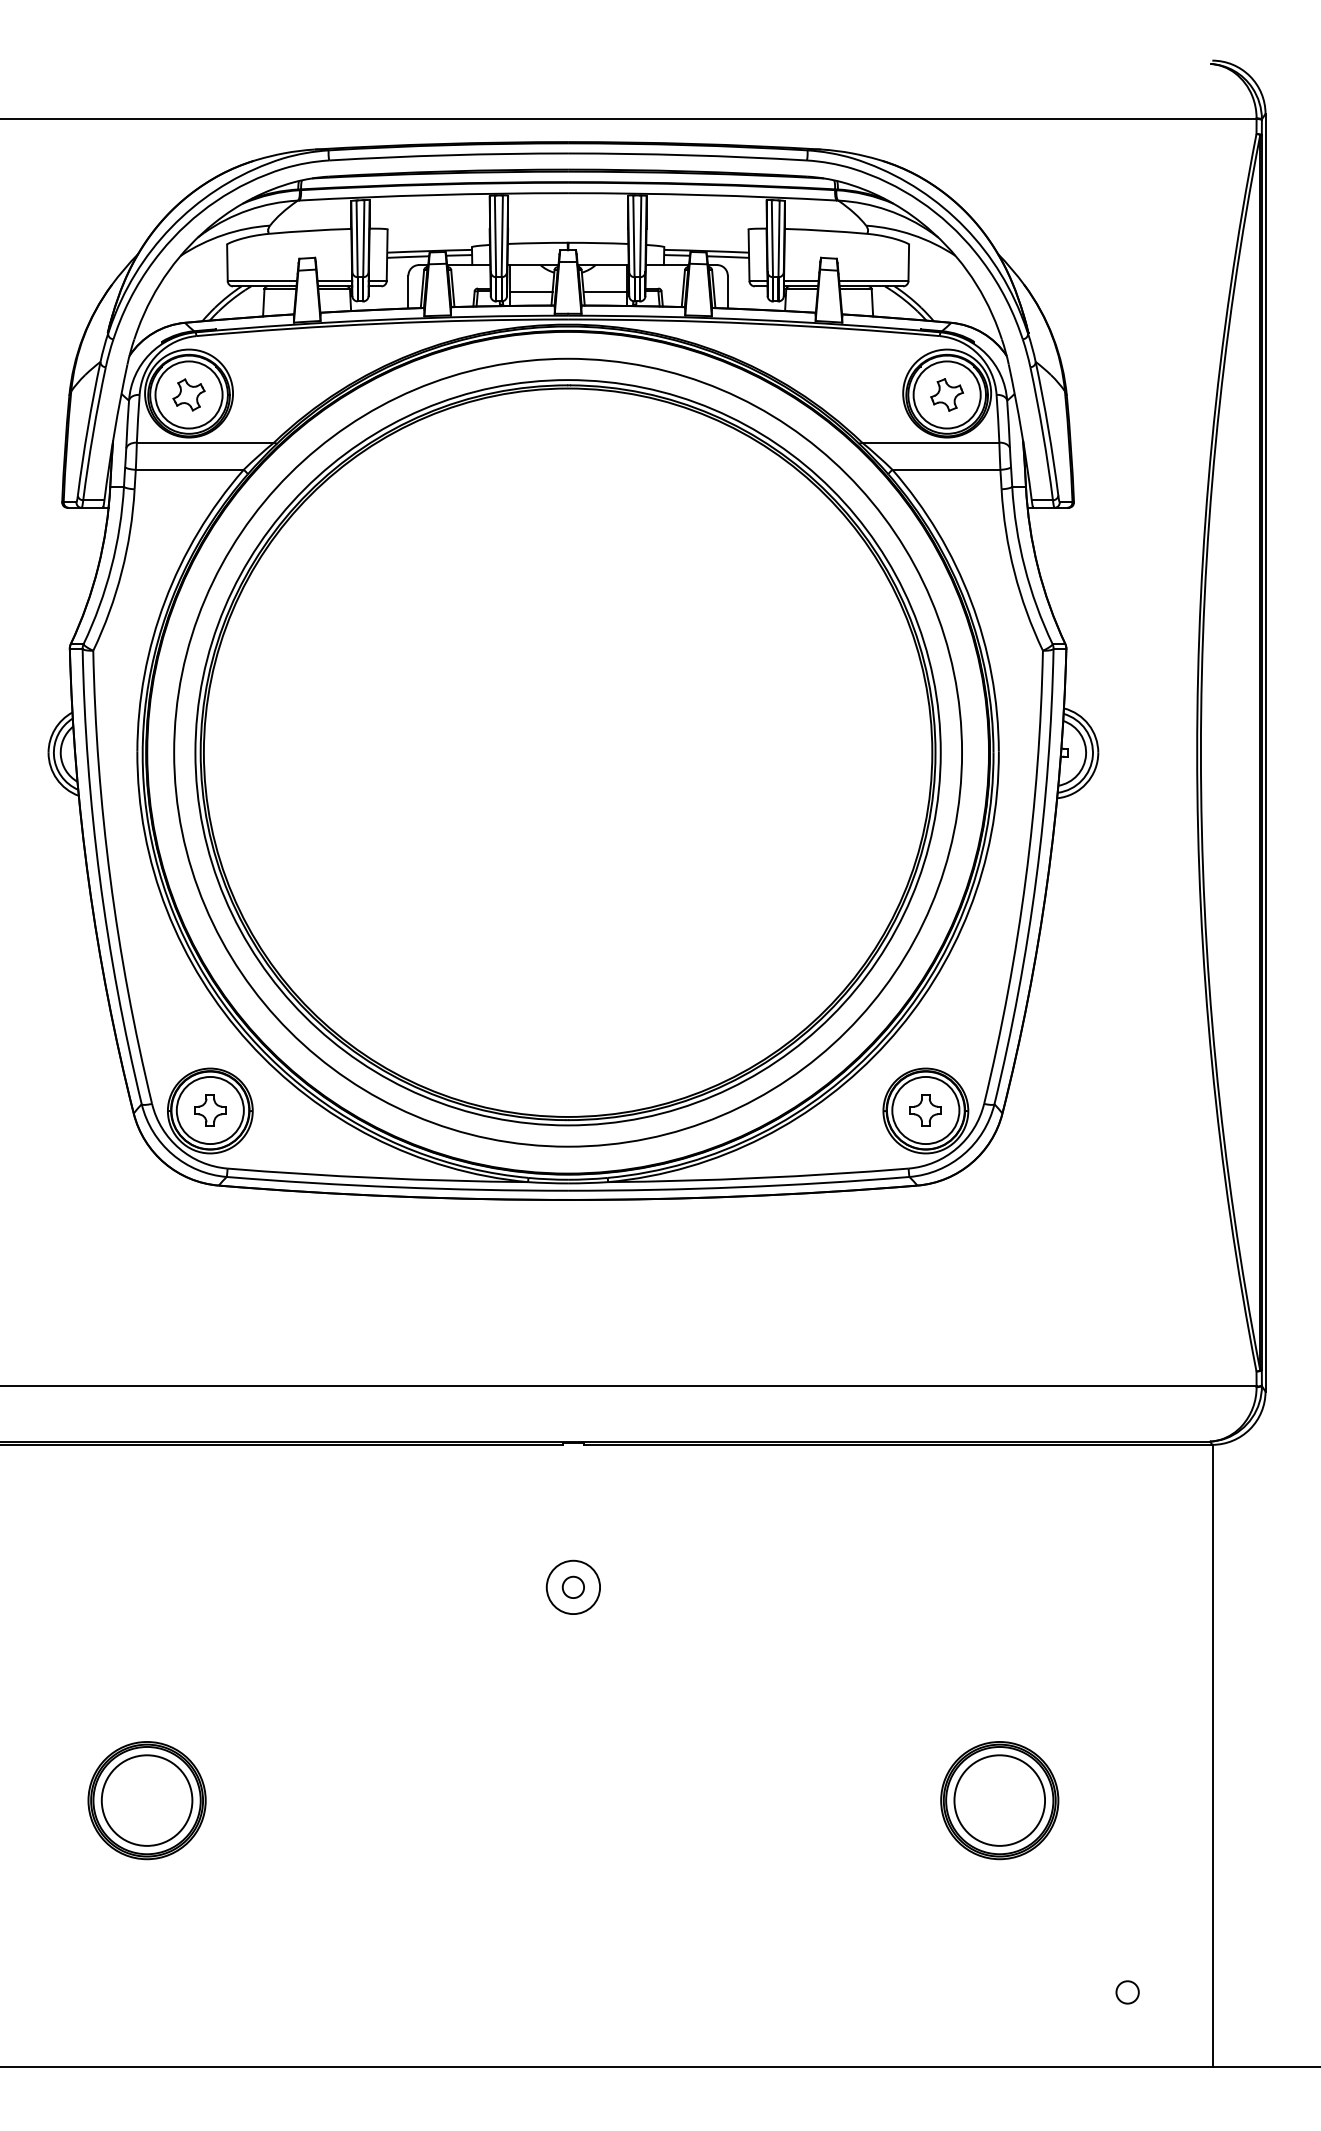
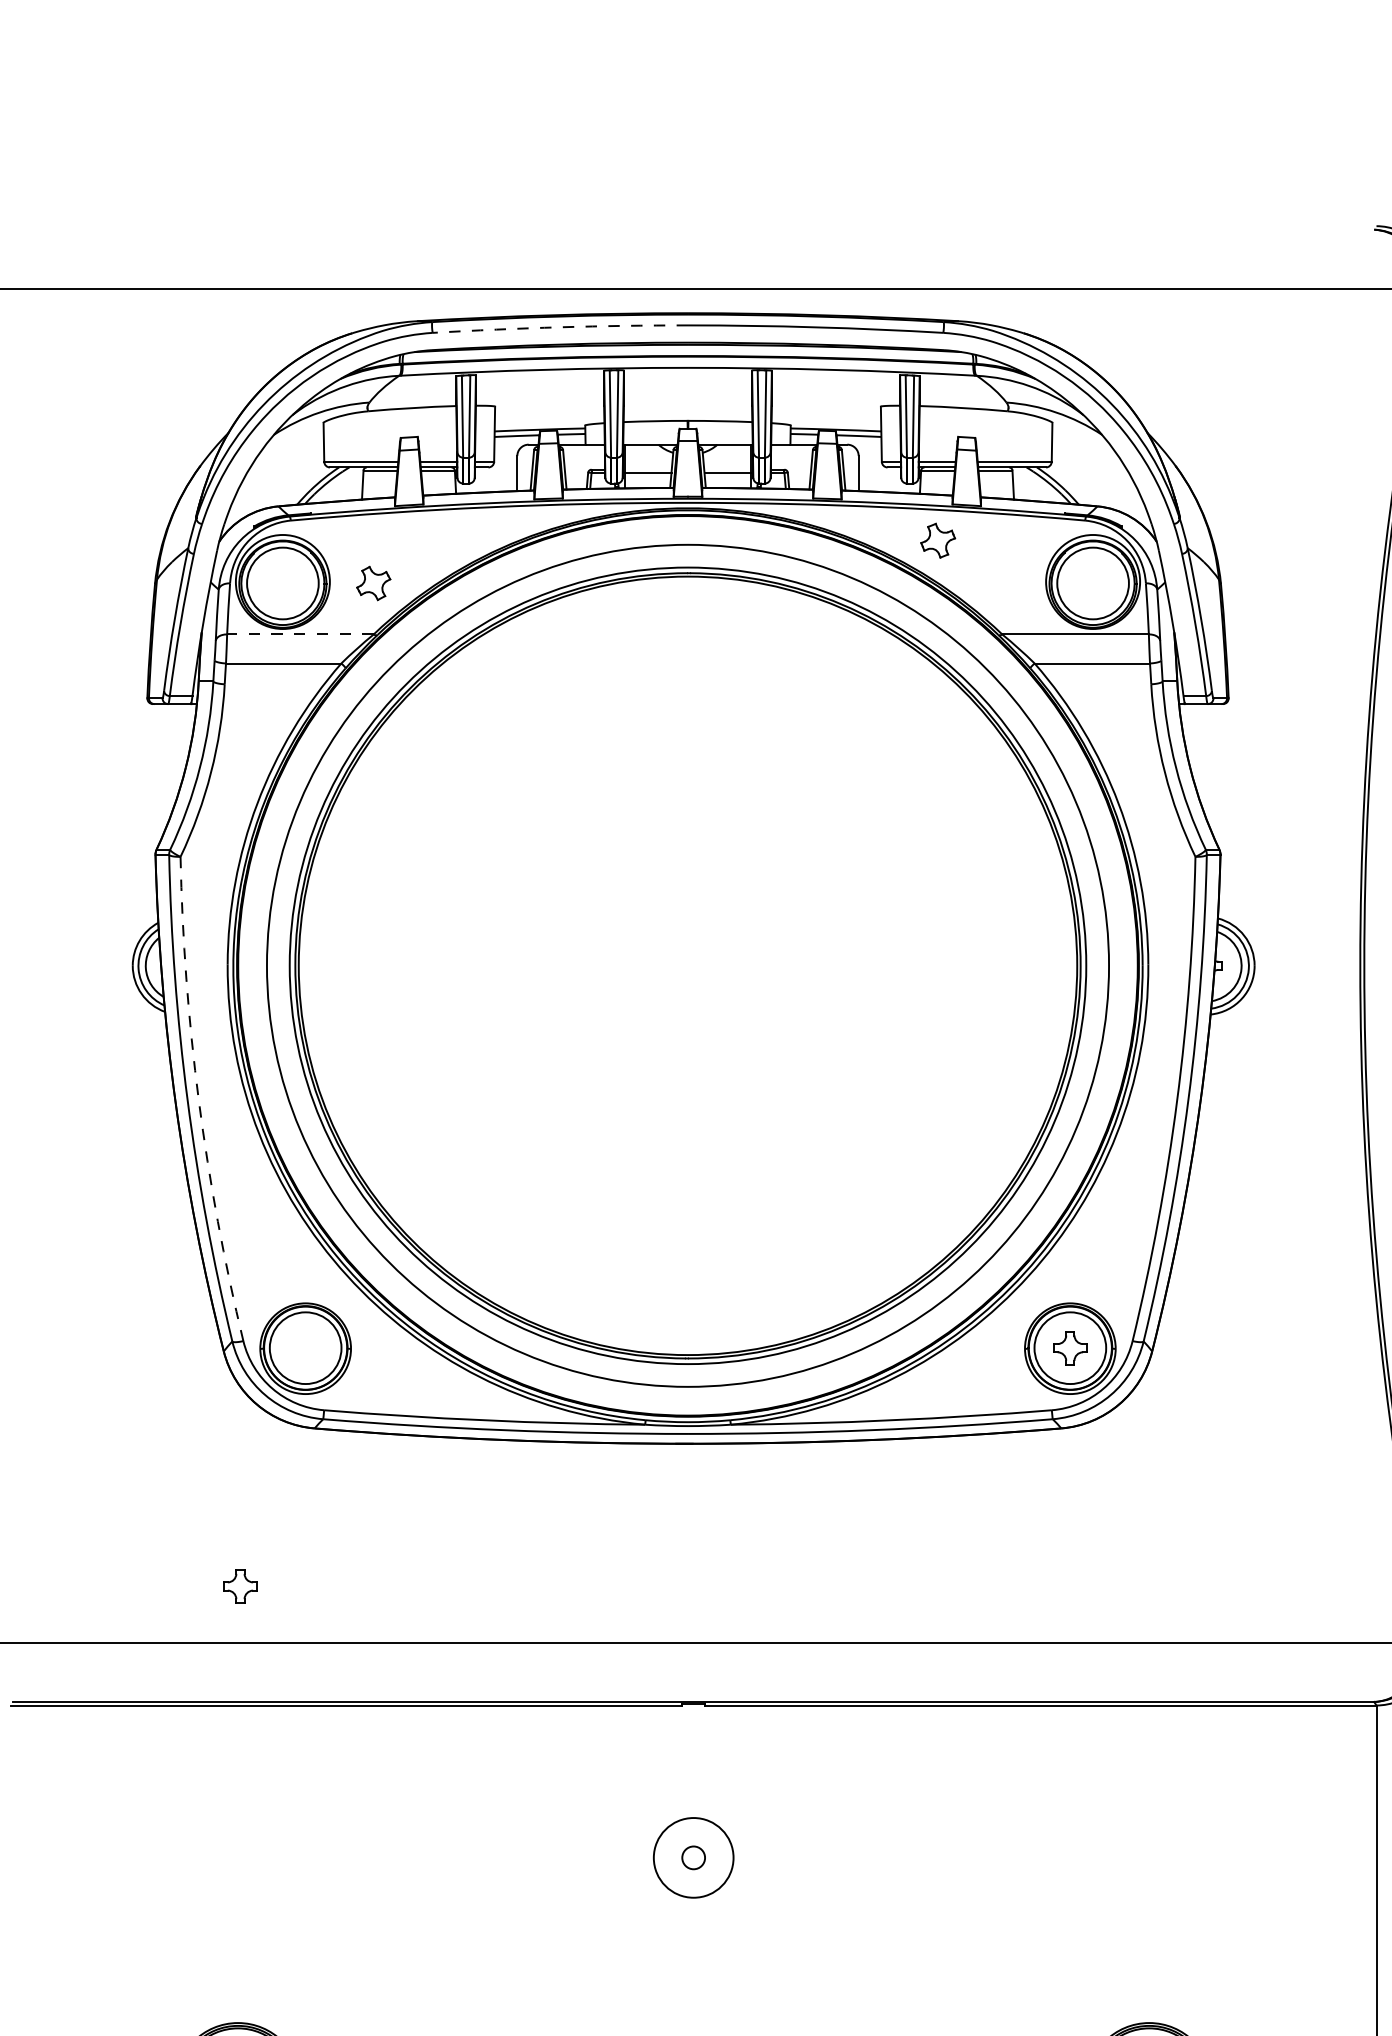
arc: (448, 155) -> (560, 327), solid -> dashed
part: (188, 394) -> (373, 582), moved
part: (946, 394) -> (937, 540), moved
line: (205, 442) -> (300, 634), solid -> dashed
arc: (110, 878) -> (198, 1100), solid -> dashed
part: (210, 1110) -> (240, 1586), moved
circle: (573, 1587) -> (693, 1857), size x1.4

